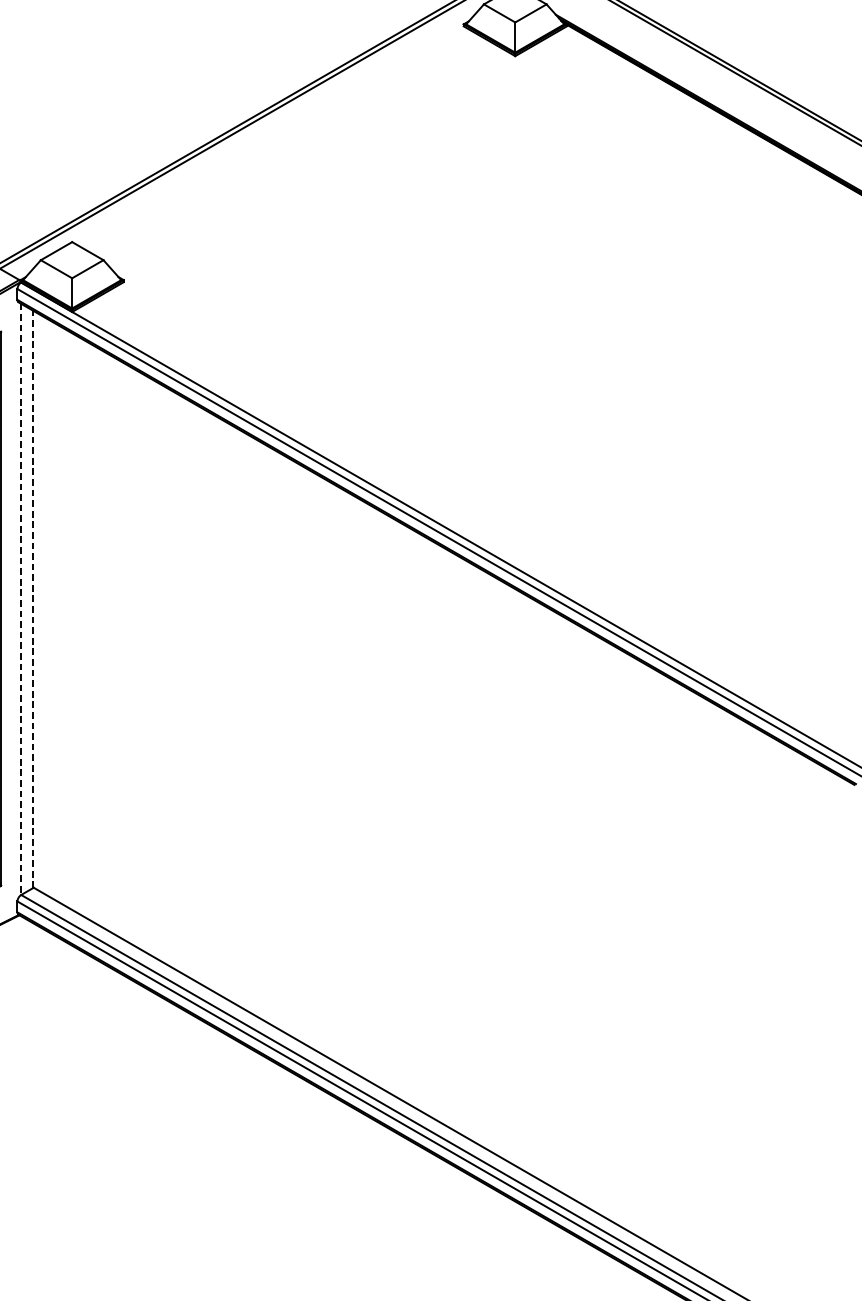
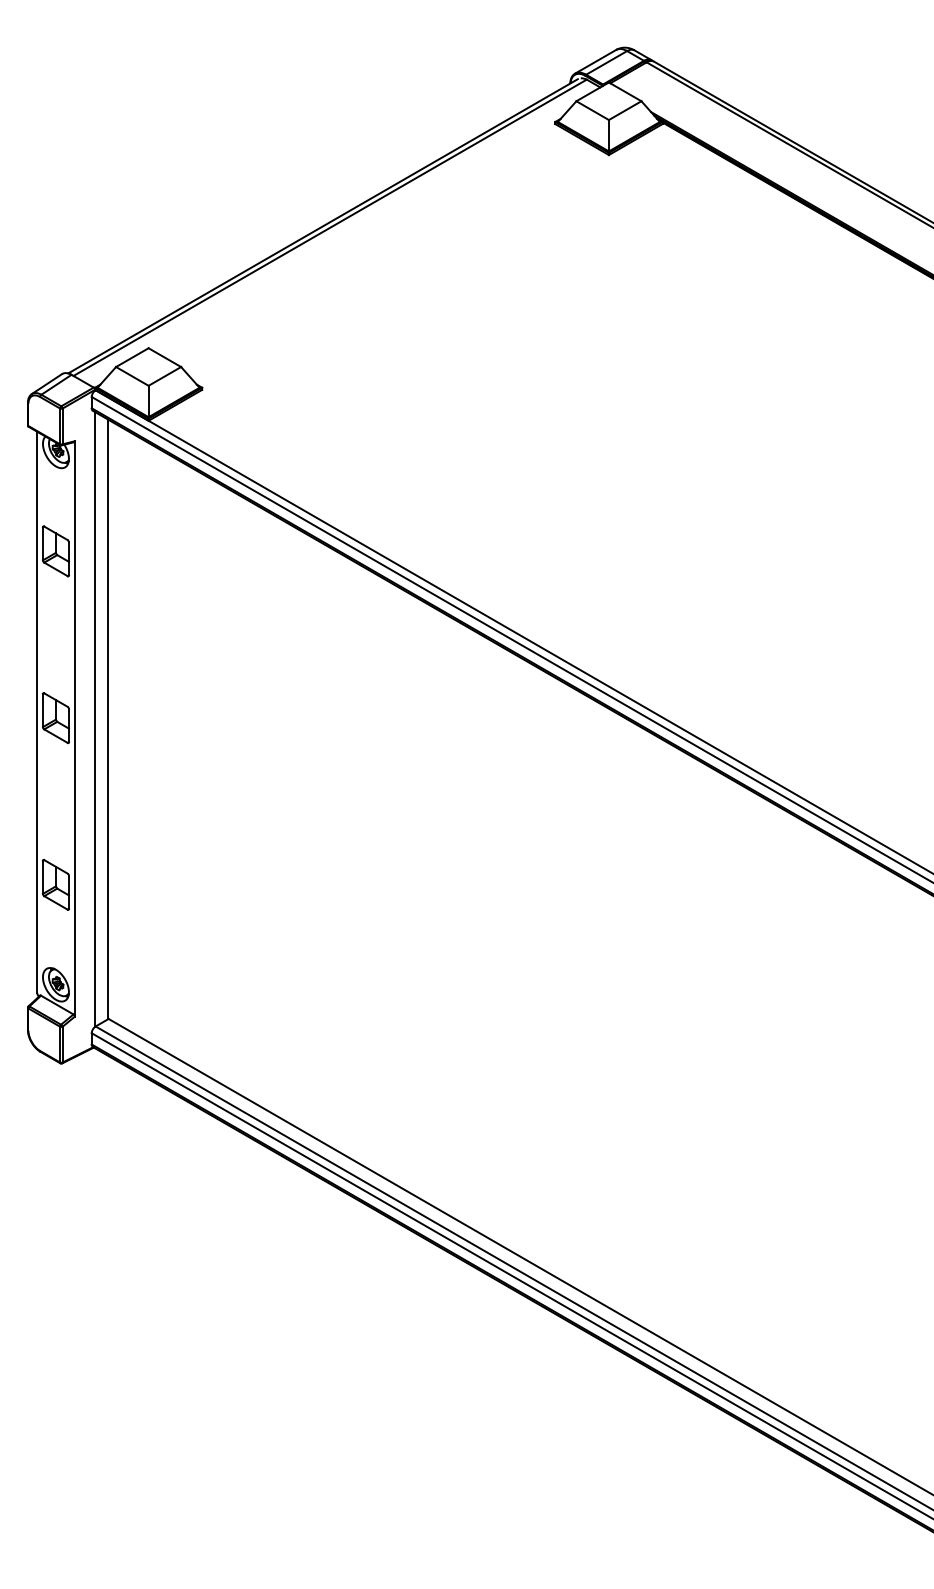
line: (21, 599) -> (95, 719), dashed -> solid
line: (33, 599) -> (108, 719), dashed -> solid

